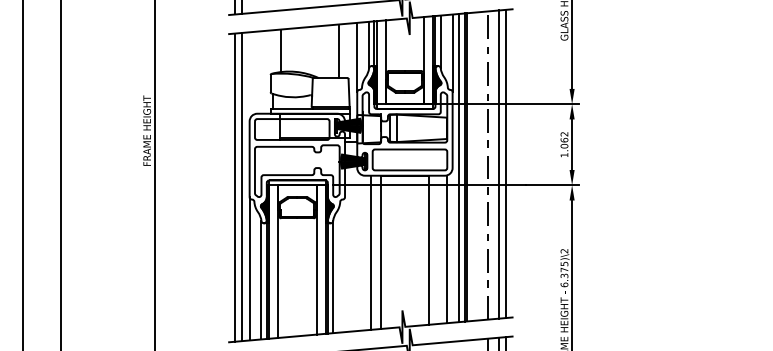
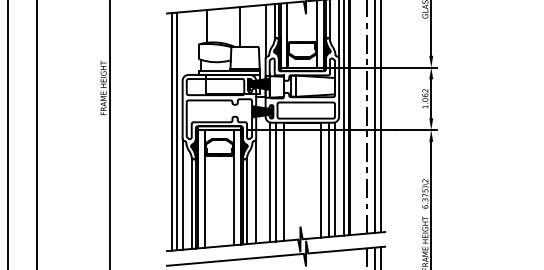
line: (338, 51) -> (240, 26), moved
line: (439, 249) -> (329, 179), added
line: (363, 252) -> (270, 181), added
line: (345, 264) -> (256, 191), added

